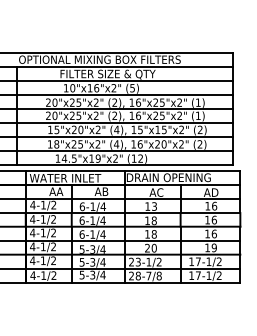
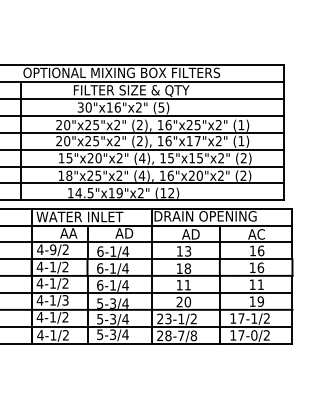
text: (65, 88) -> (80, 107), 10"x16"x2" -> 30"x16"x2"
text: (158, 116) -> (193, 141), 16"x25"x2" -> 16"x17"x2"
text: (106, 191) -> (129, 233), AB -> AD
text: (160, 192) -> (195, 234), AC -> AD
text: (214, 192) -> (261, 234), AD -> AC
text: (43, 205) -> (53, 249), 4-1/2 -> 4-9/2
text: (154, 233) -> (187, 284), 18 -> 11
text: (214, 233) -> (260, 284), 16 -> 11
text: (53, 246) -> (65, 300), 4-1/2 -> 4-1/3
text: (209, 275) -> (254, 335), 17-1/2 -> 17-0/2

